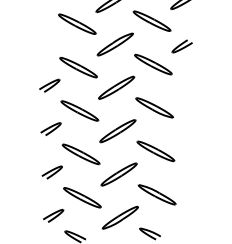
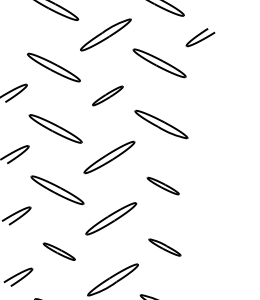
part: (116, 87) -> (107, 95), size x0.6
part: (155, 151) -> (162, 186), size x0.6
part: (156, 194) -> (164, 247), size x0.6
part: (82, 197) -> (59, 251), size x0.6

